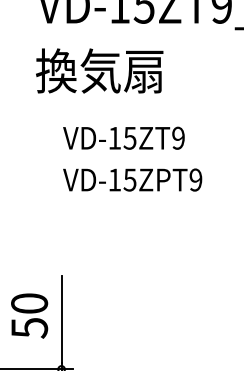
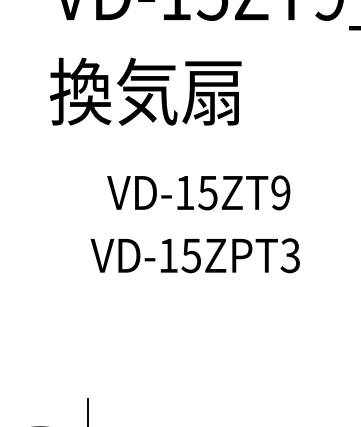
text: (123, 137) -> (198, 191), moved
text: (195, 179) -> (289, 254), VD-15ZPT9 -> VD-15ZPT3

